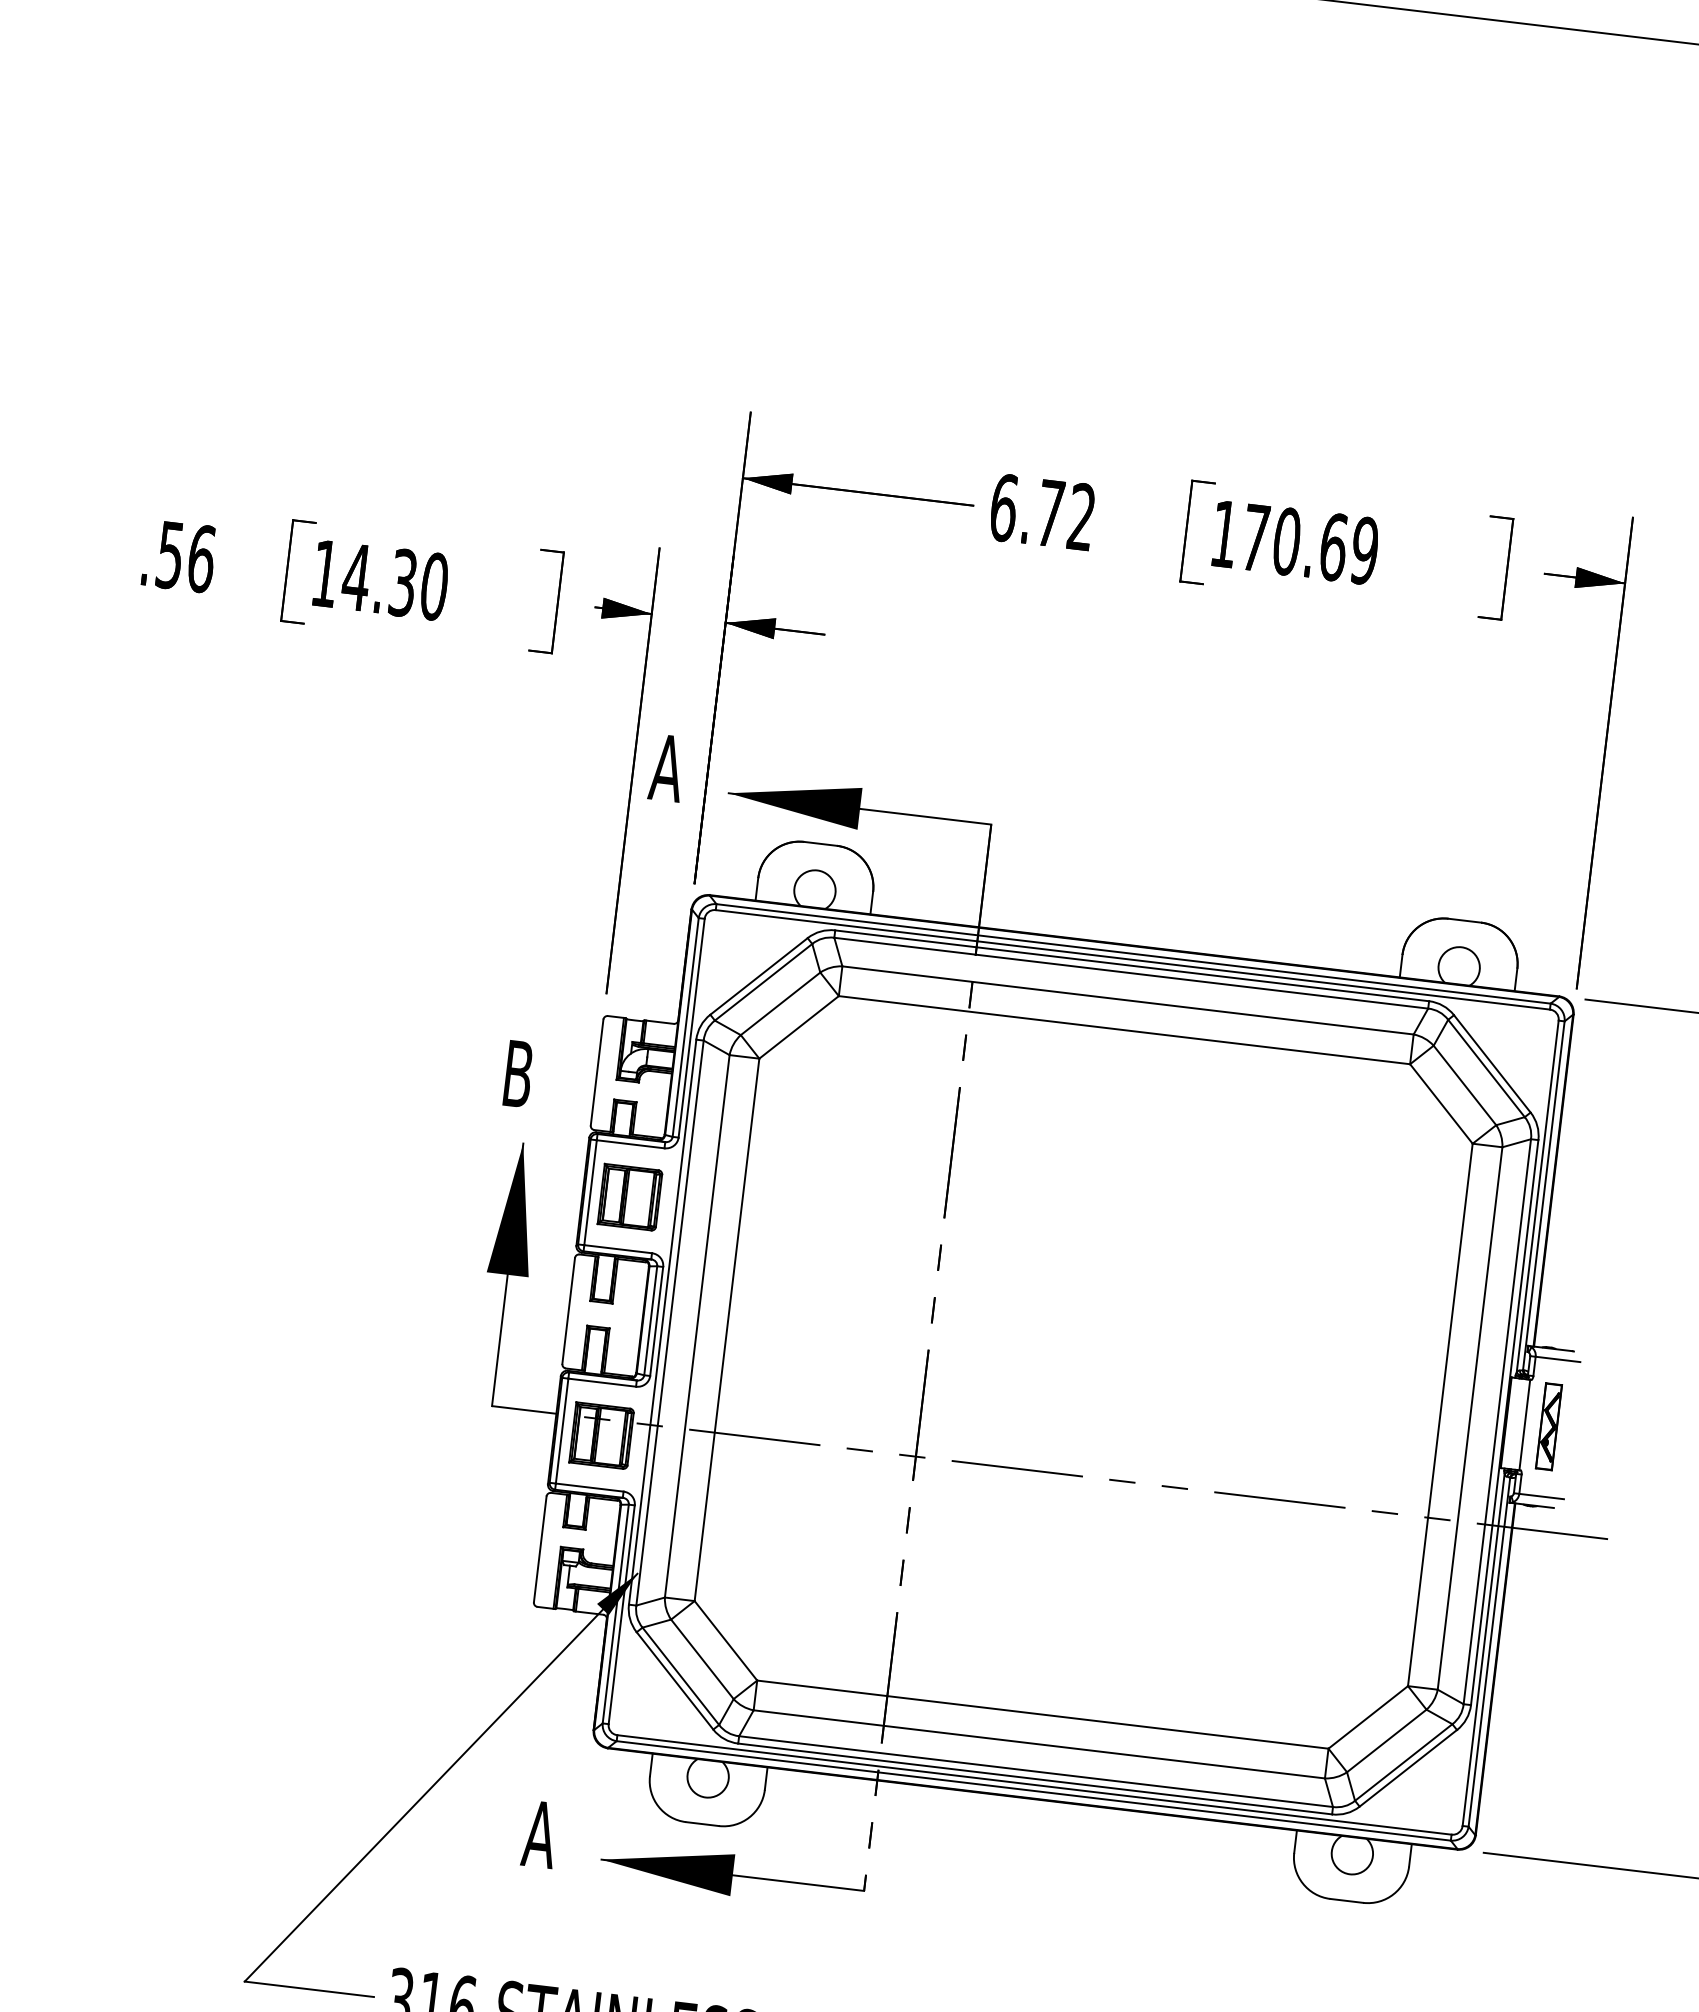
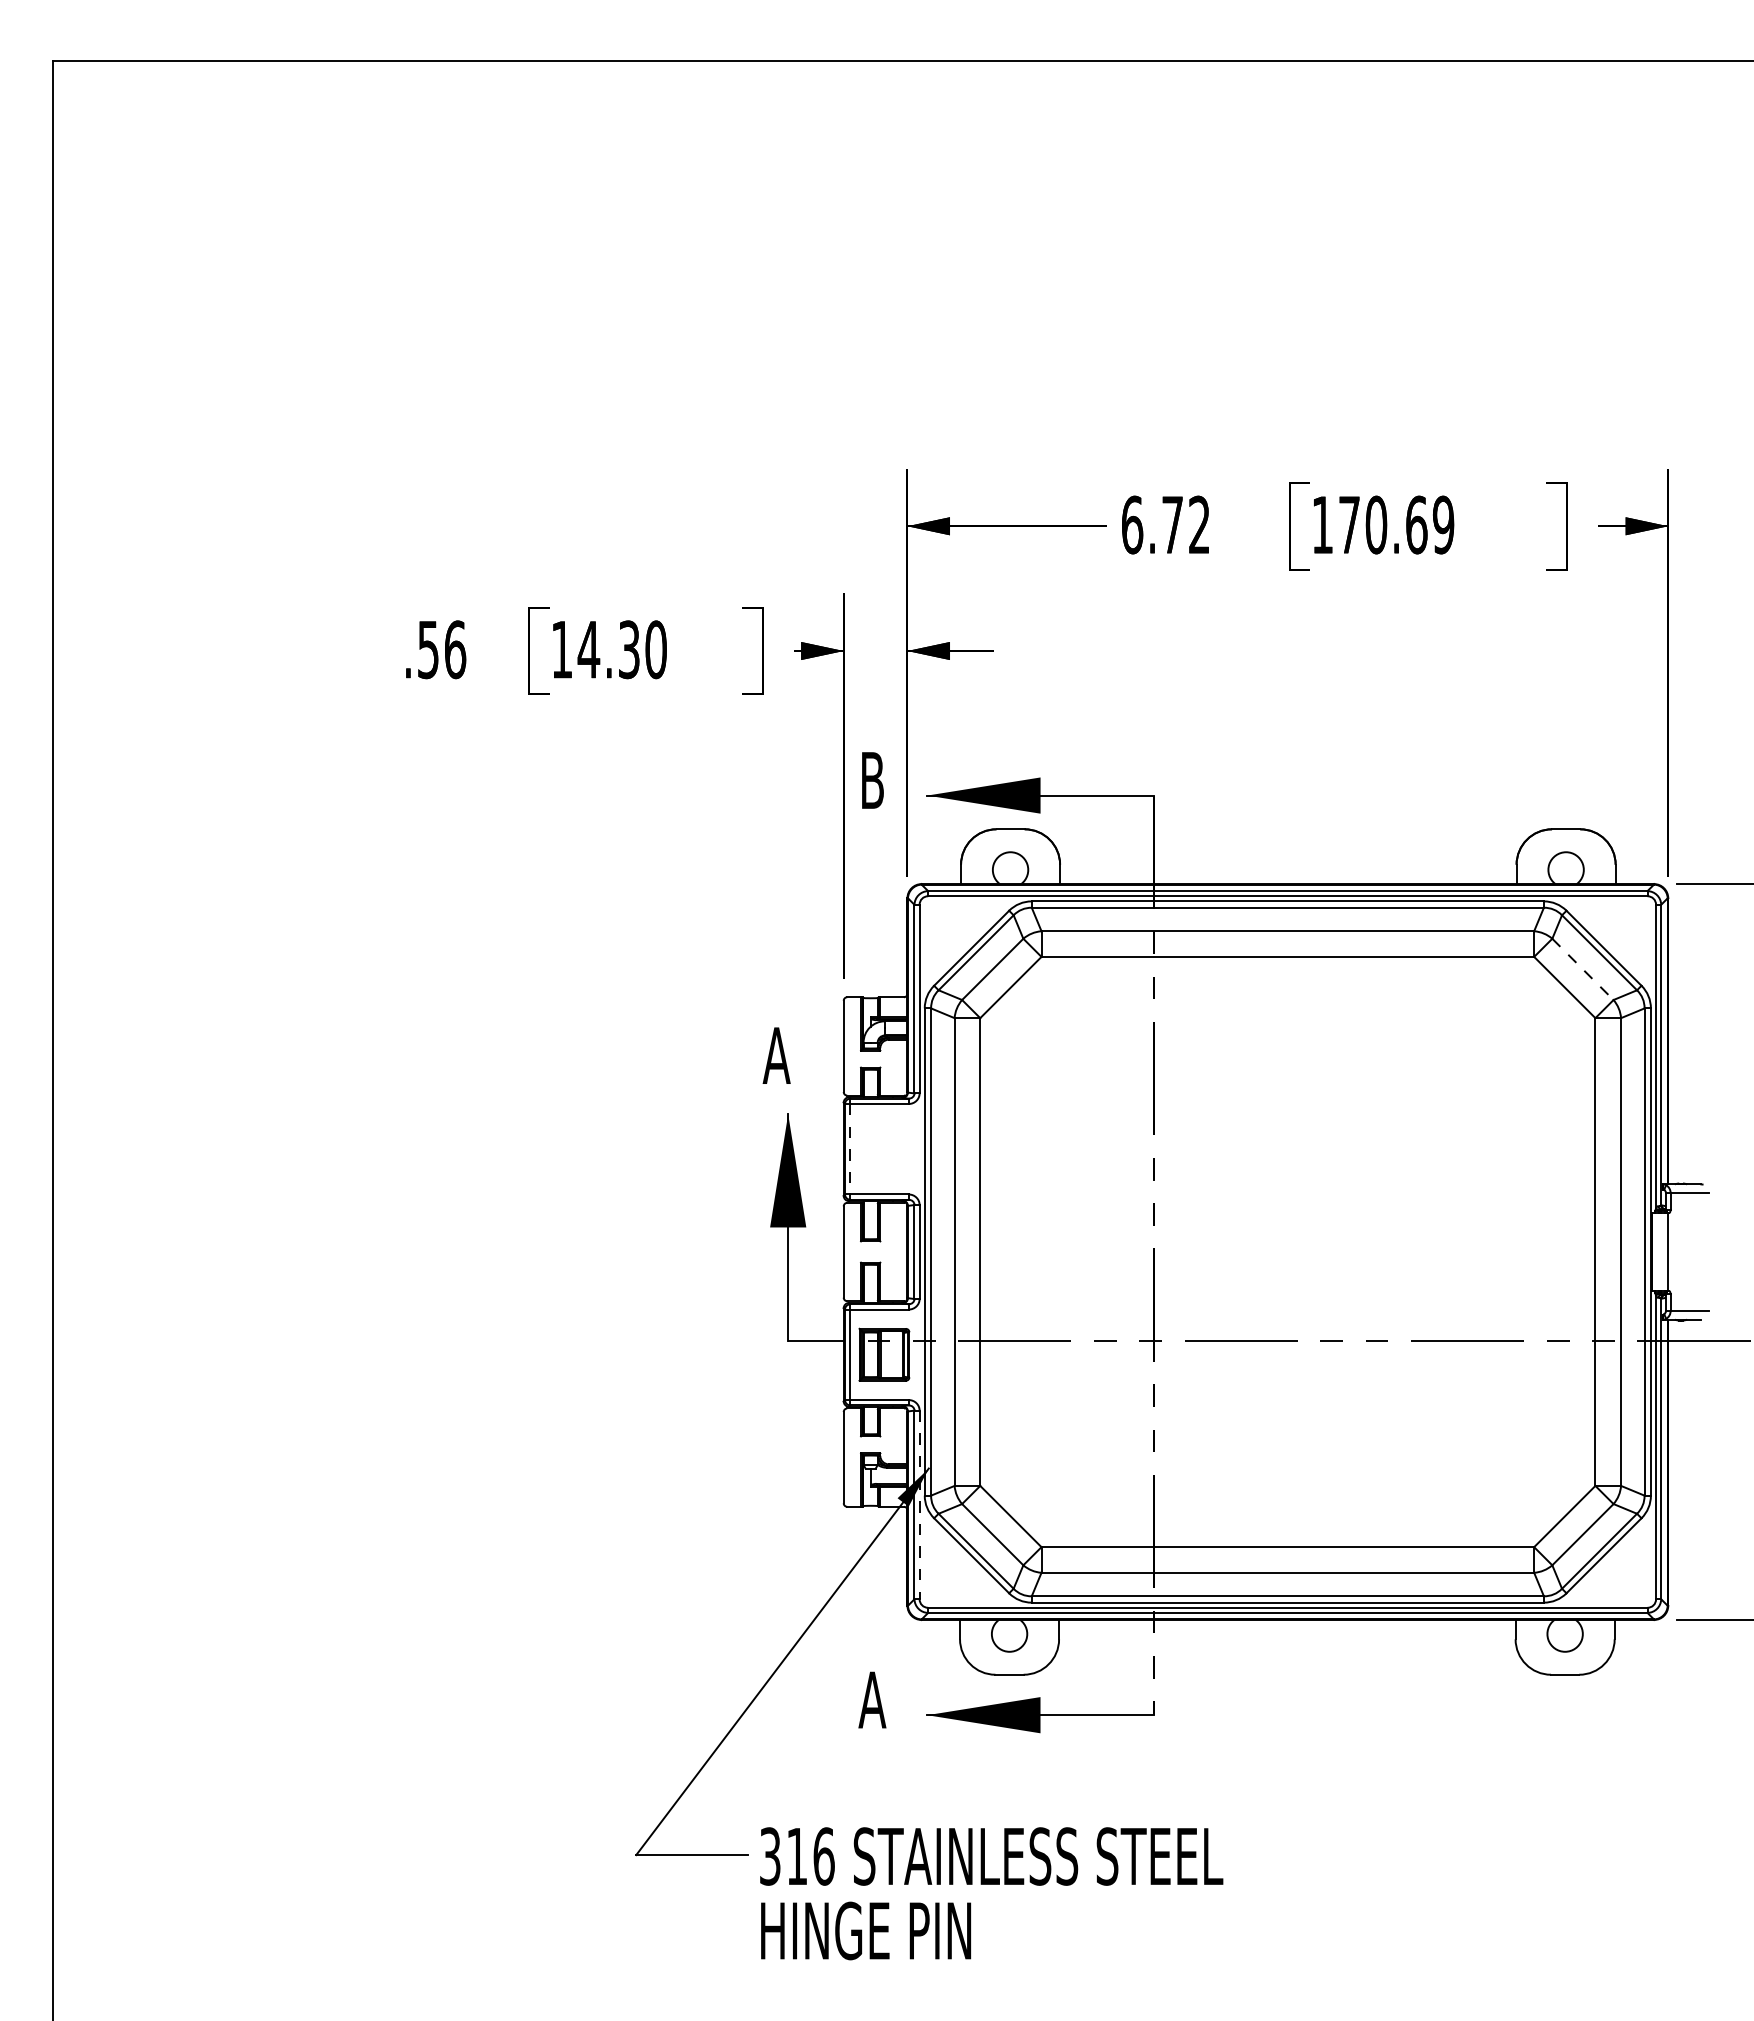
text: (667, 768) -> (872, 780), A -> B
text: (517, 1073) -> (776, 1055), B -> A
line: (1465, 1085) -> (1583, 969), solid -> dashed
line: (590, 1193) -> (850, 1149), solid -> dashed
part: (630, 1197) -> (884, 1149), removed
part: (1548, 1426) -> (1688, 1250), removed
line: (621, 1615) -> (919, 1505), solid -> dashed

